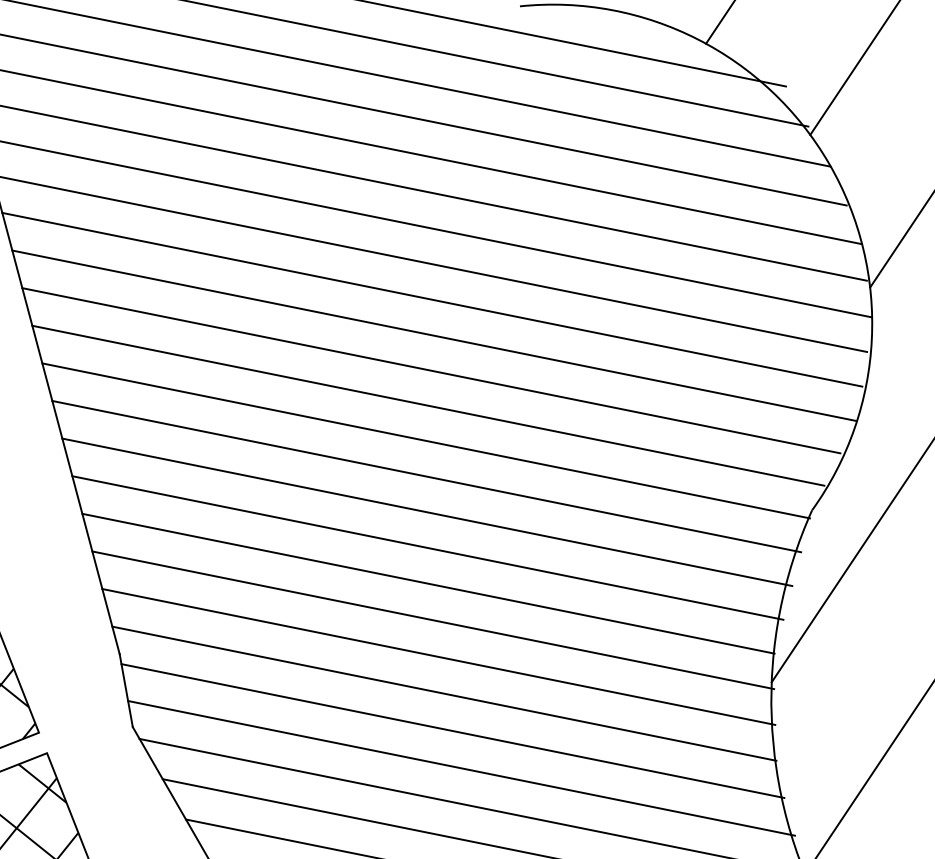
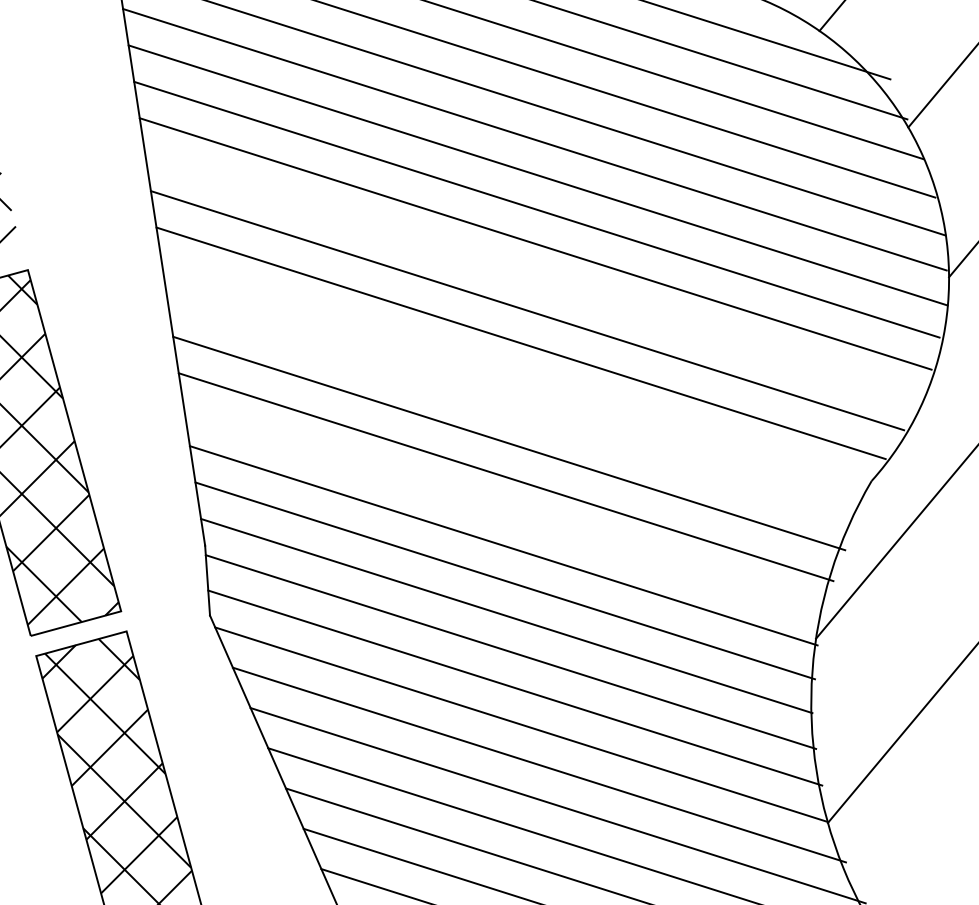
line: (433, 335) -> (533, 277), removed
line: (426, 441) -> (515, 376), removed
line: (426, 476) -> (512, 409), removed
line: (427, 583) -> (502, 510), removed

